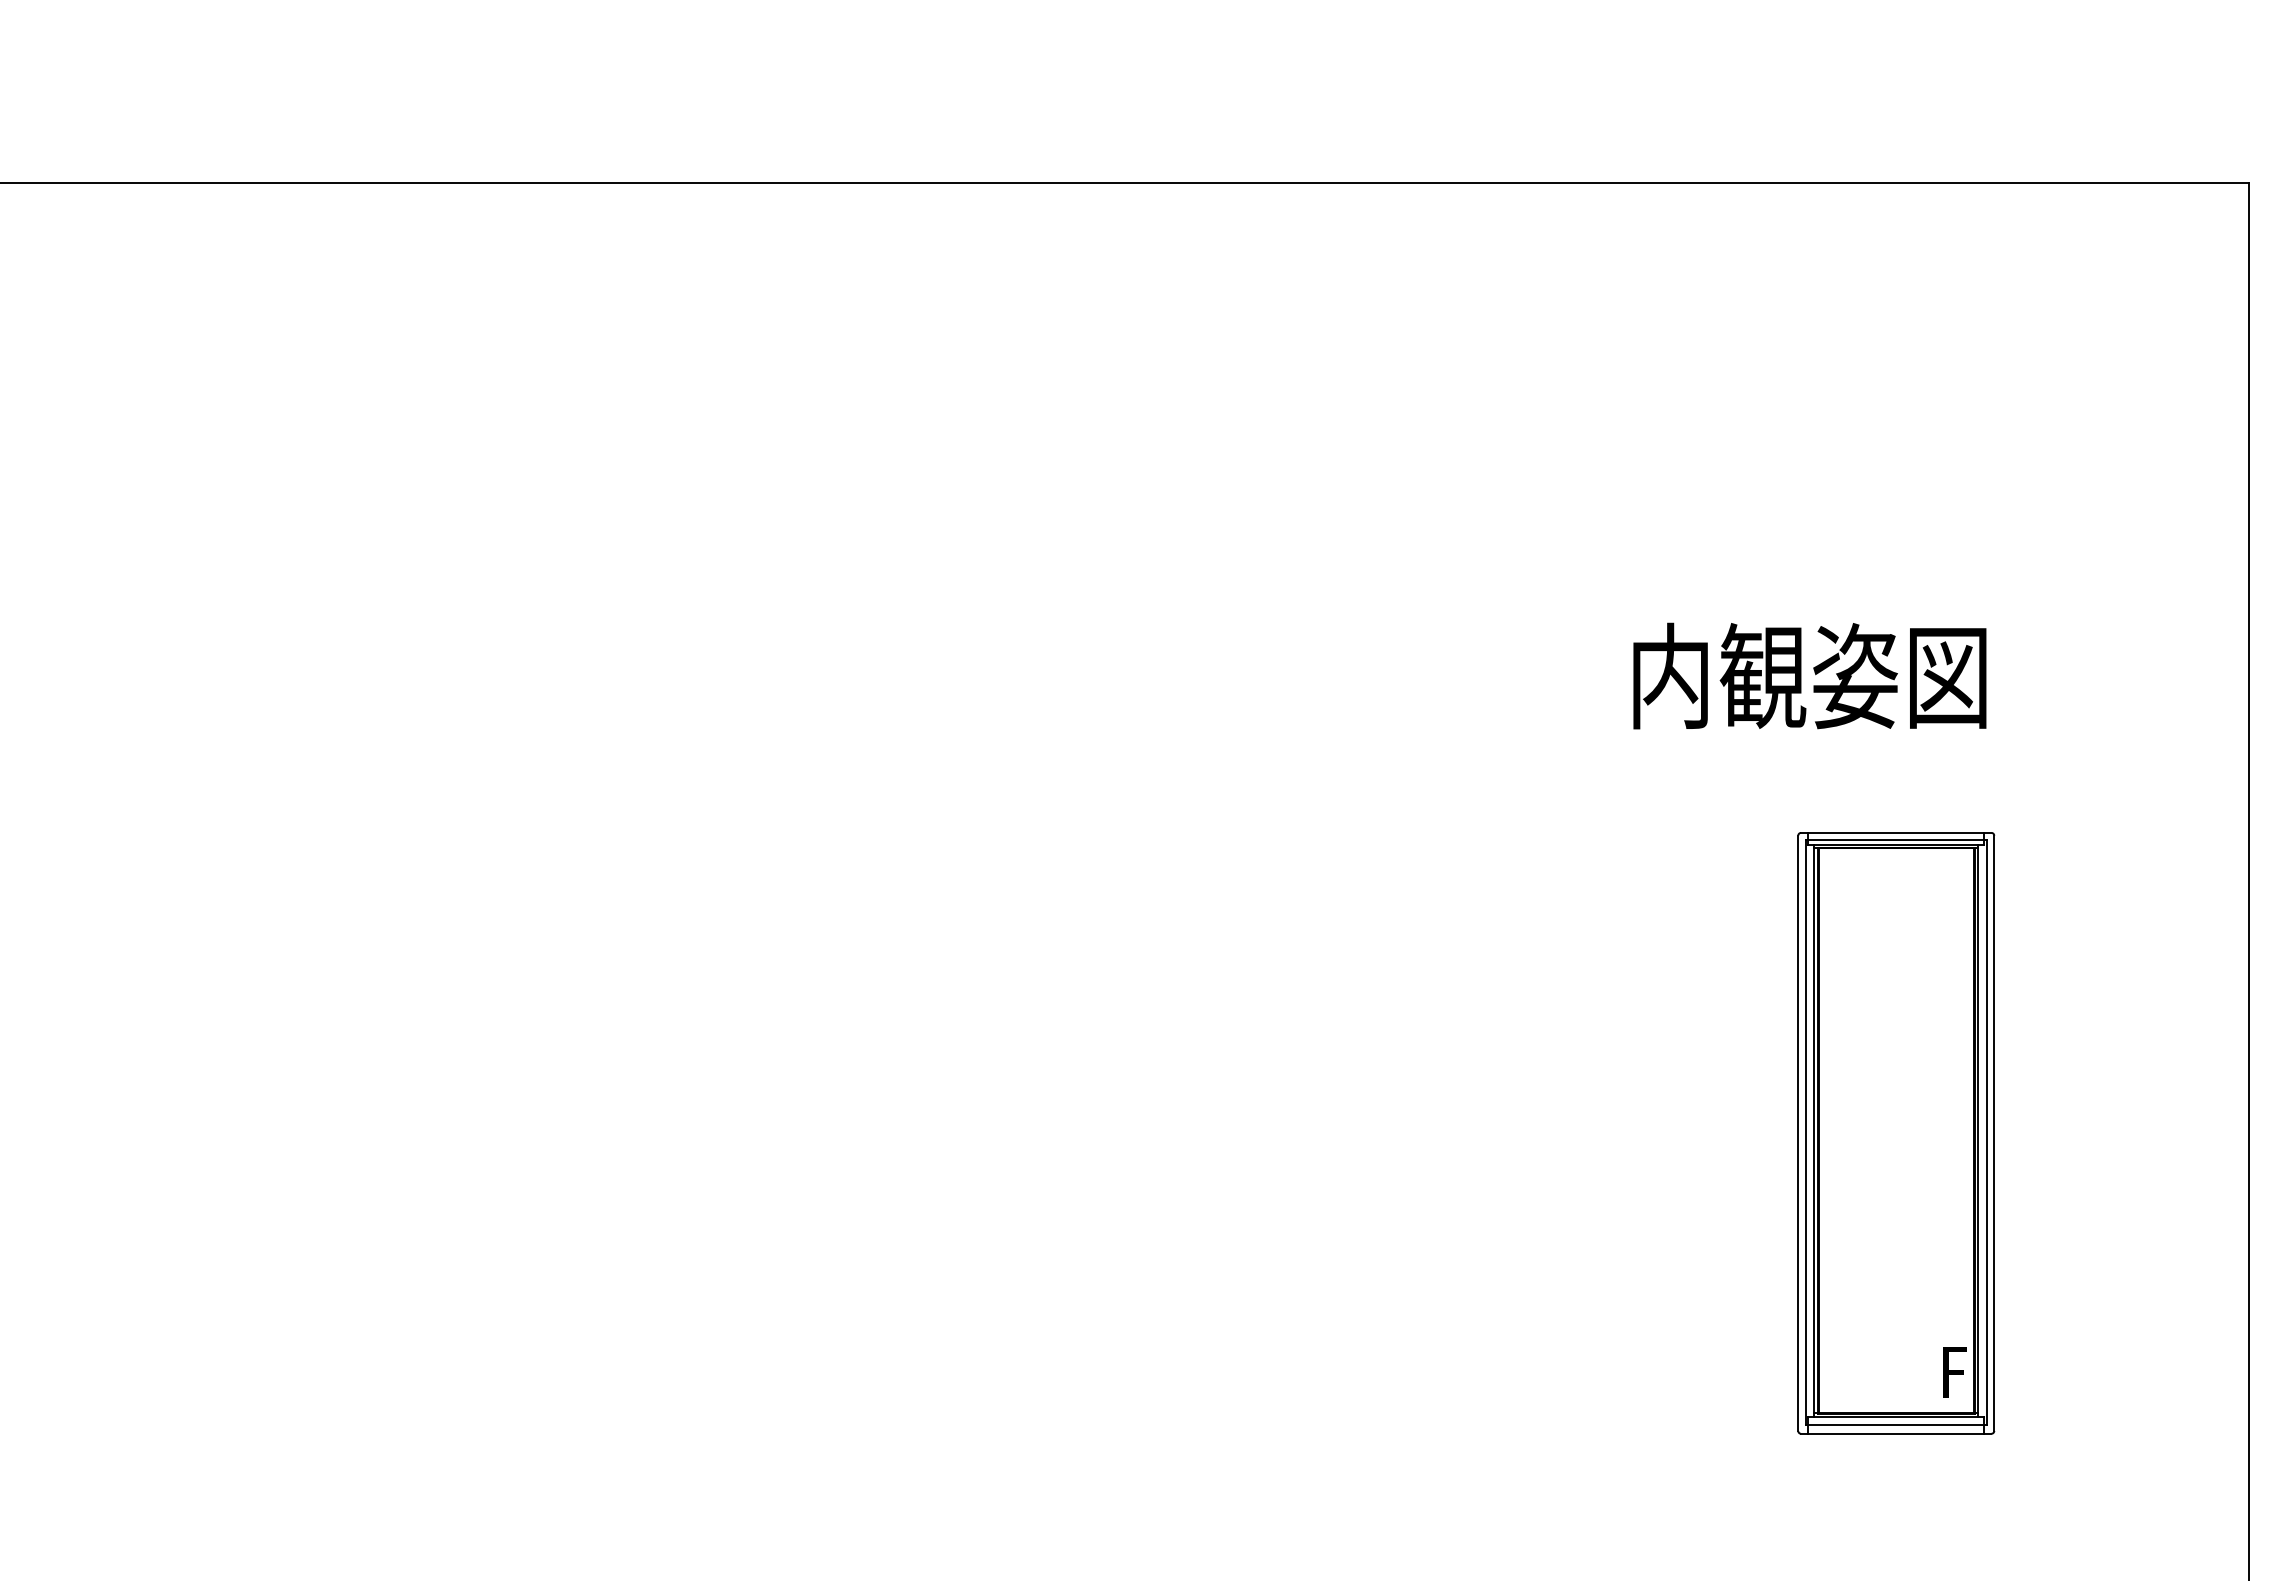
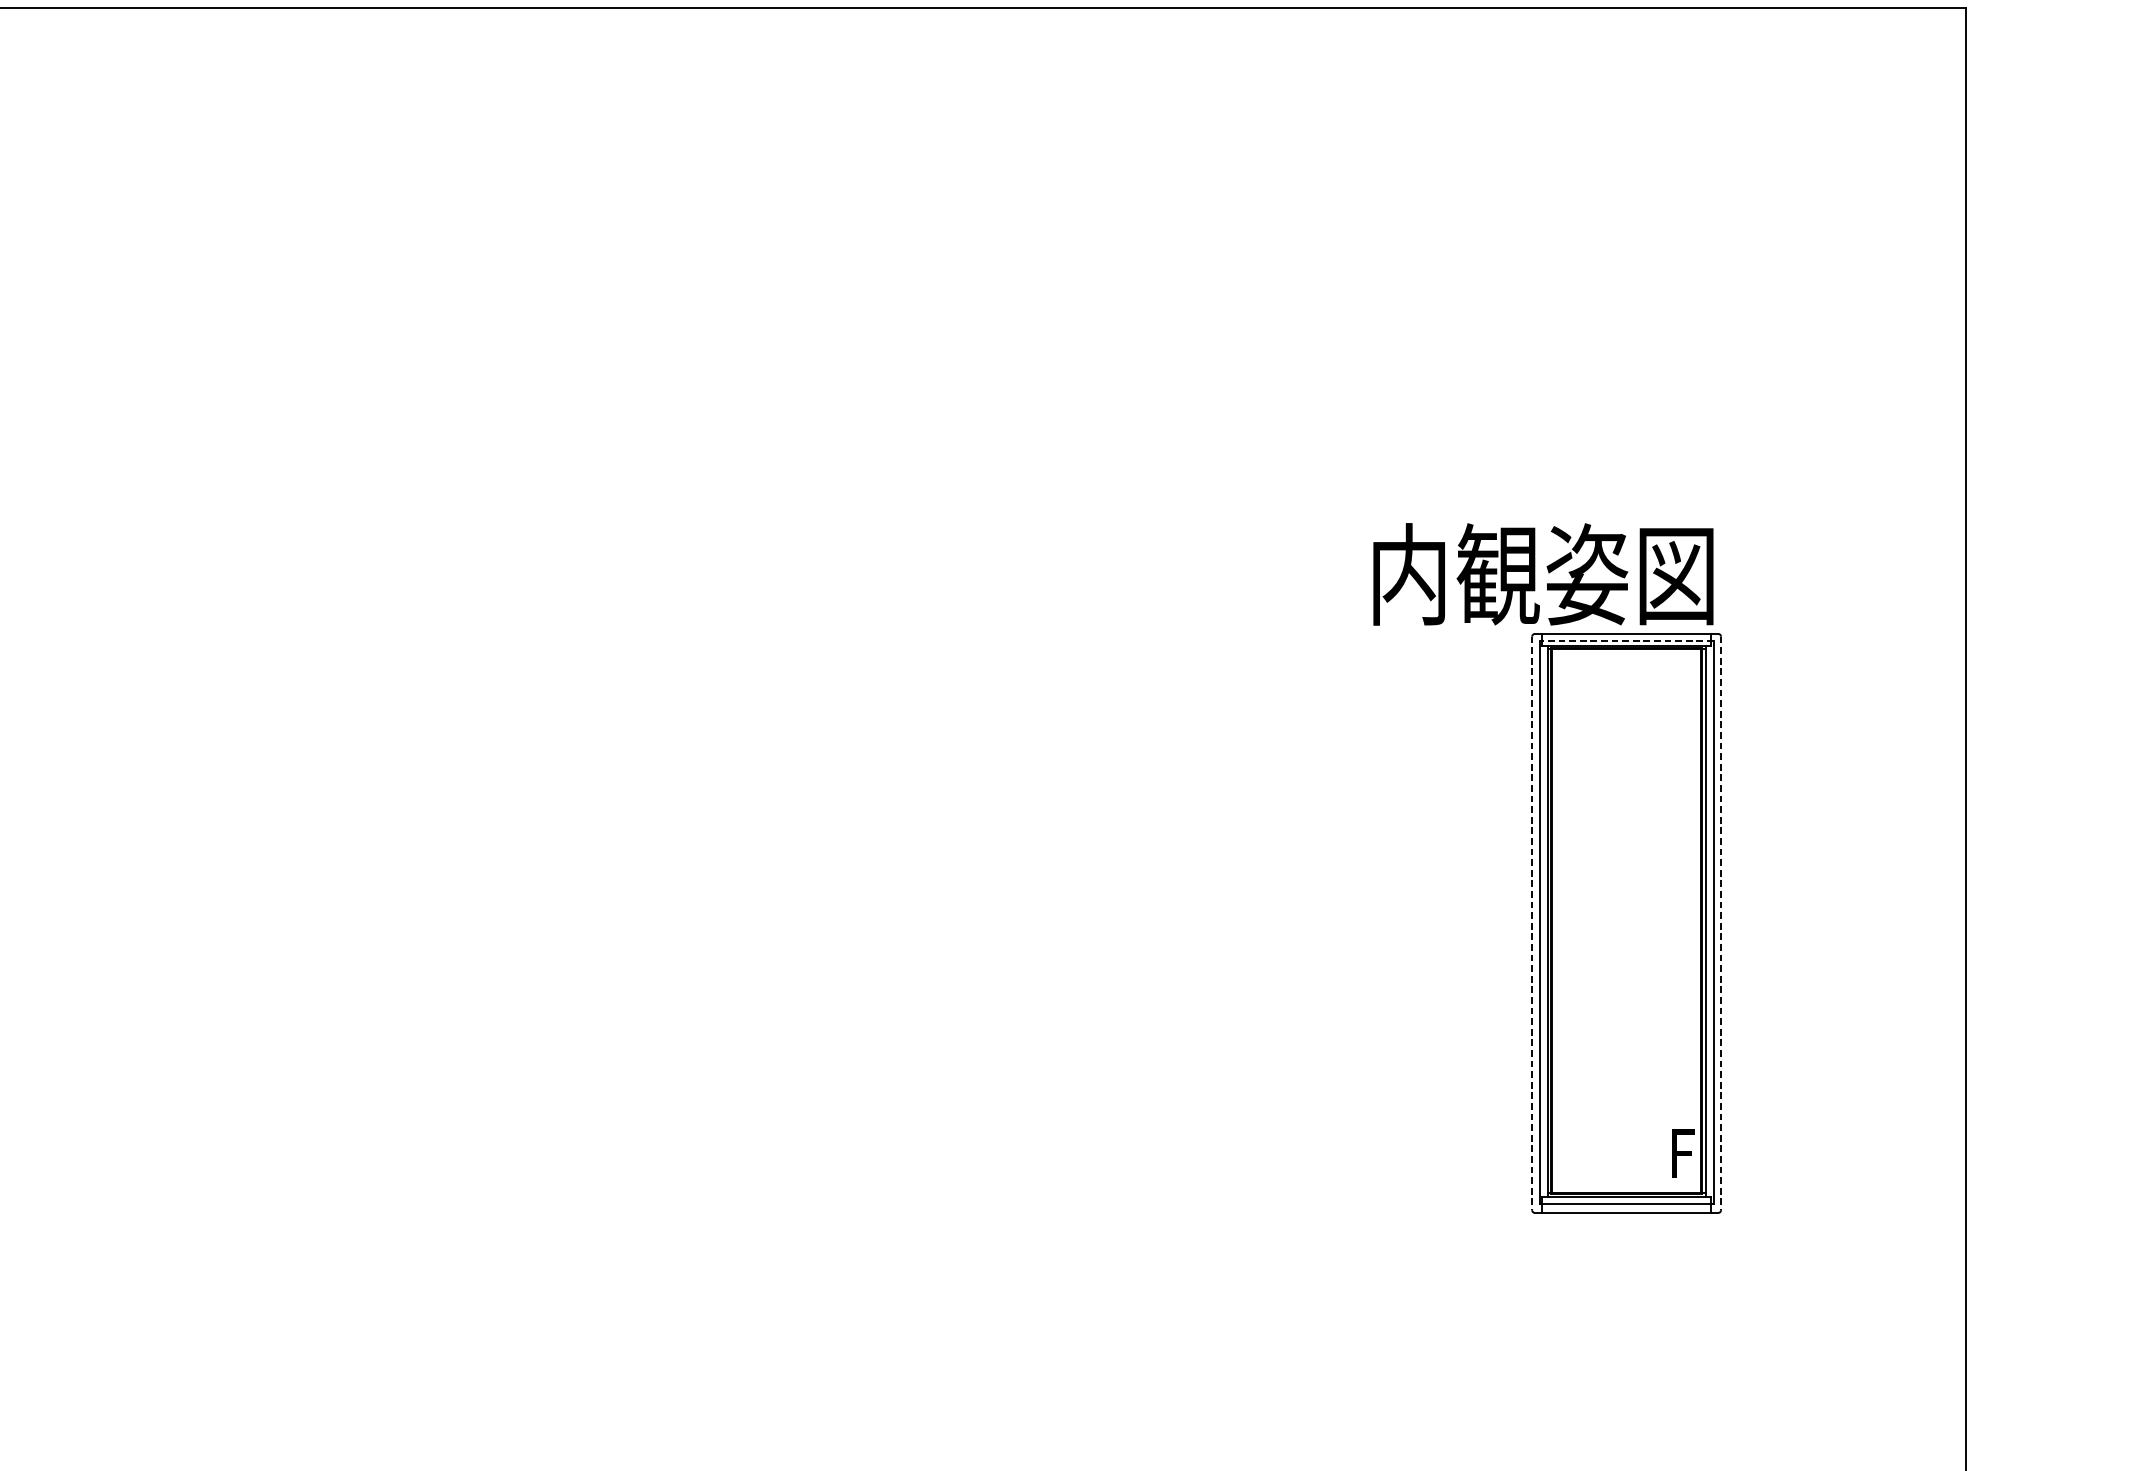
text: (1809, 675) -> (1543, 573), moved
line: (1895, 839) -> (1625, 640), solid -> dashed
line: (1798, 1133) -> (1532, 923), solid -> dashed
line: (1994, 1133) -> (1721, 923), solid -> dashed

